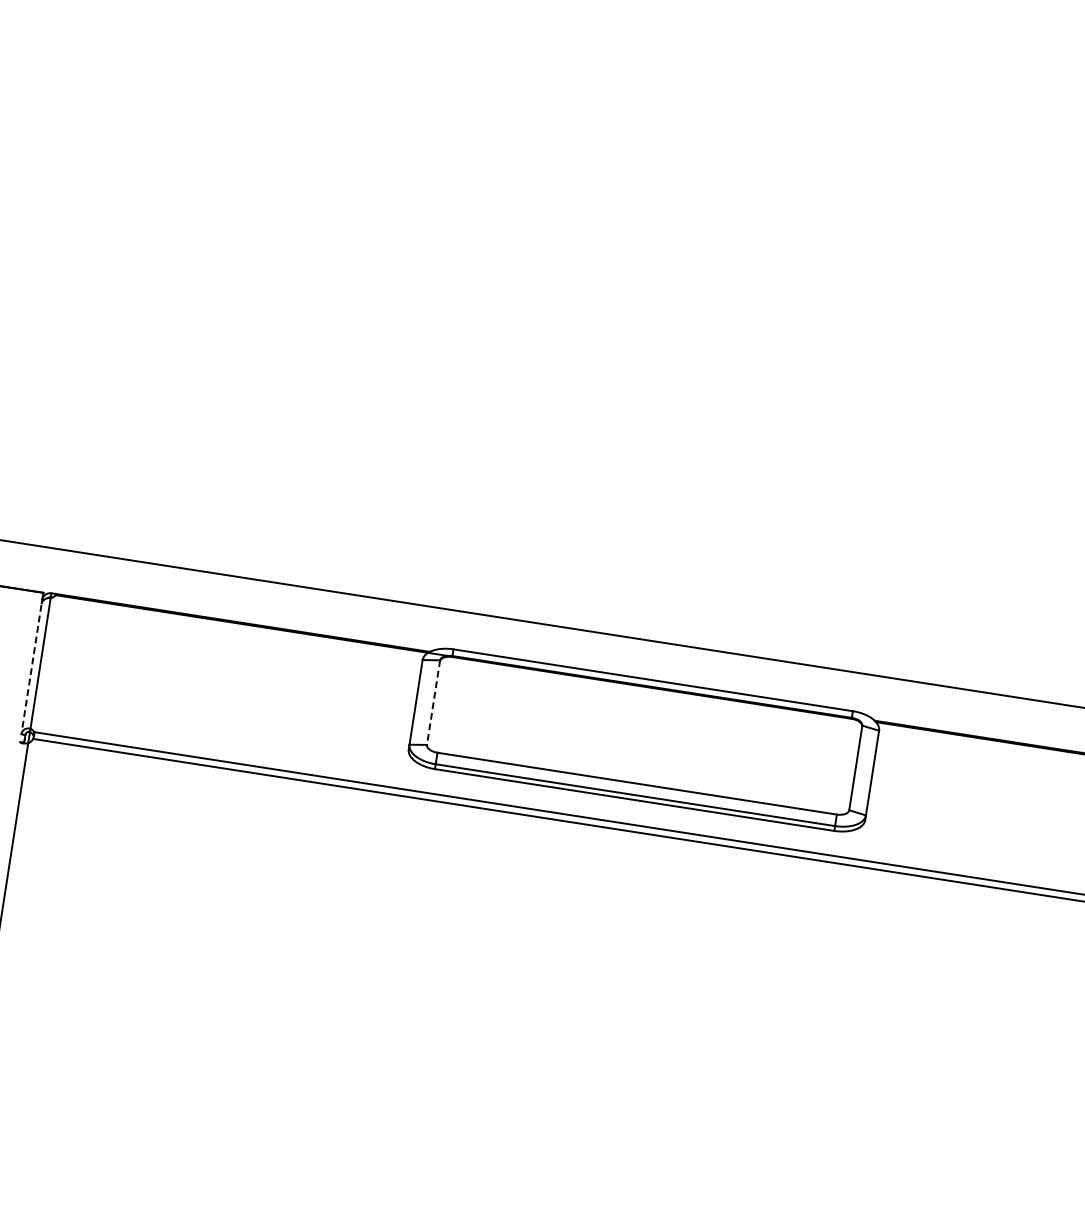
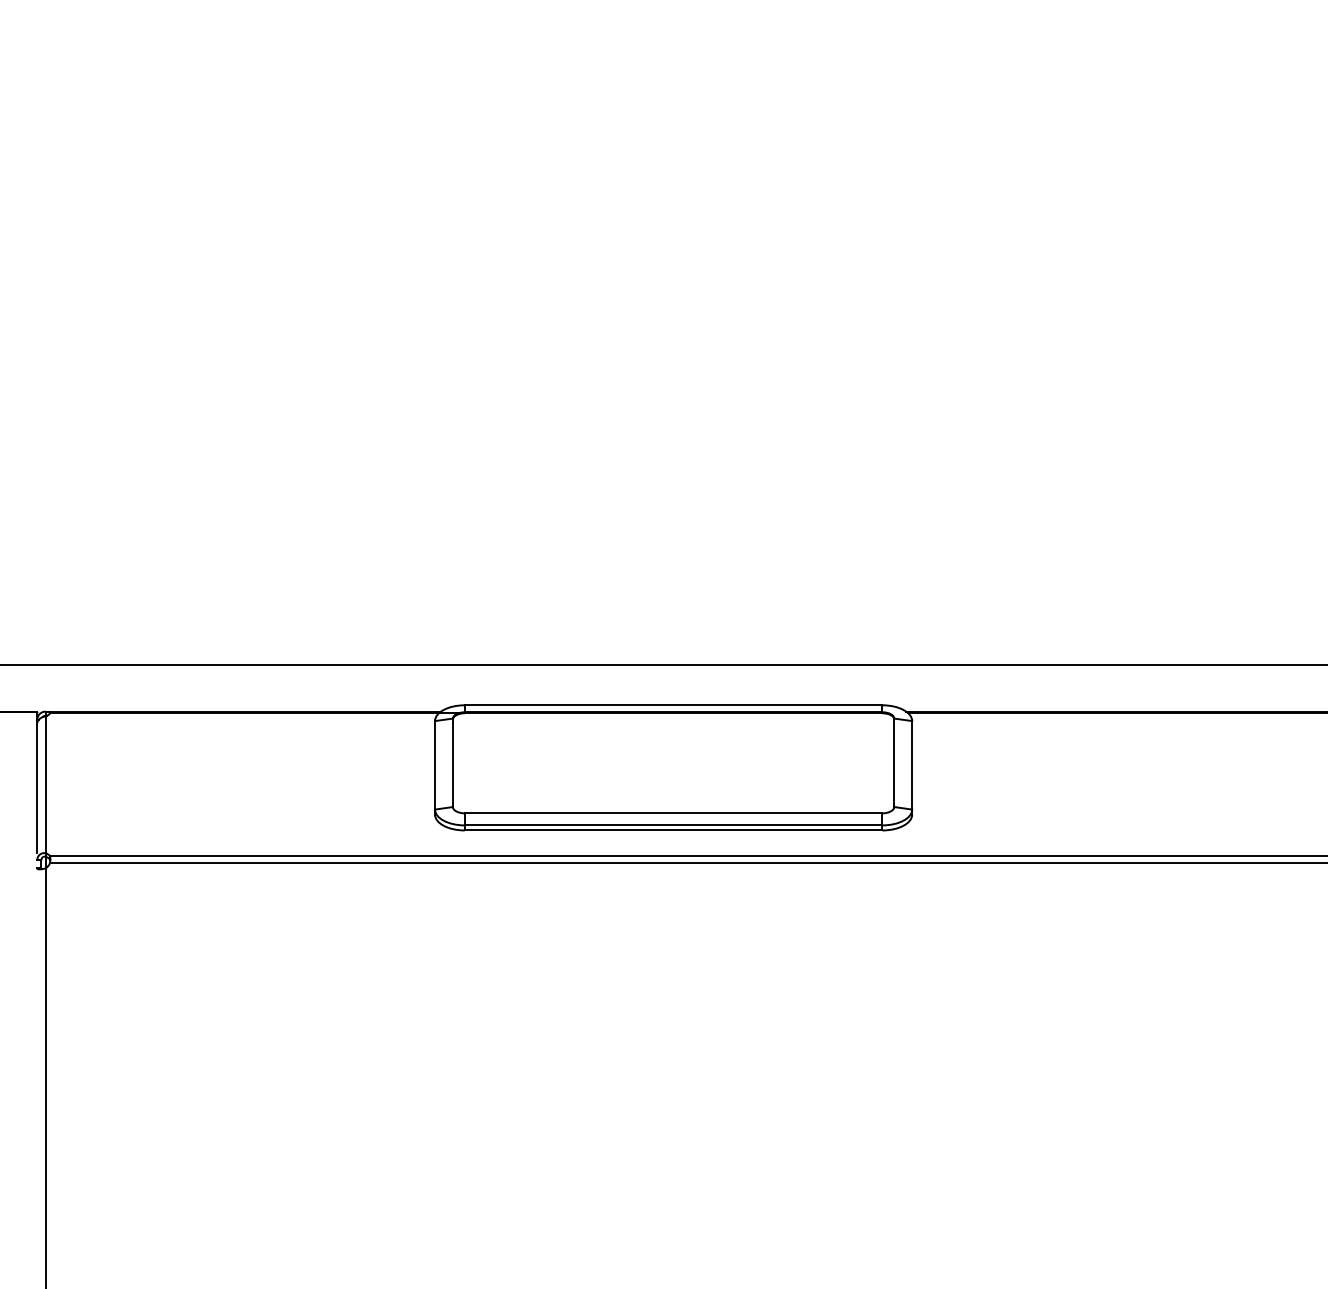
line: (32, 665) -> (37, 788), dashed -> solid
line: (433, 703) -> (452, 763), dashed -> solid

